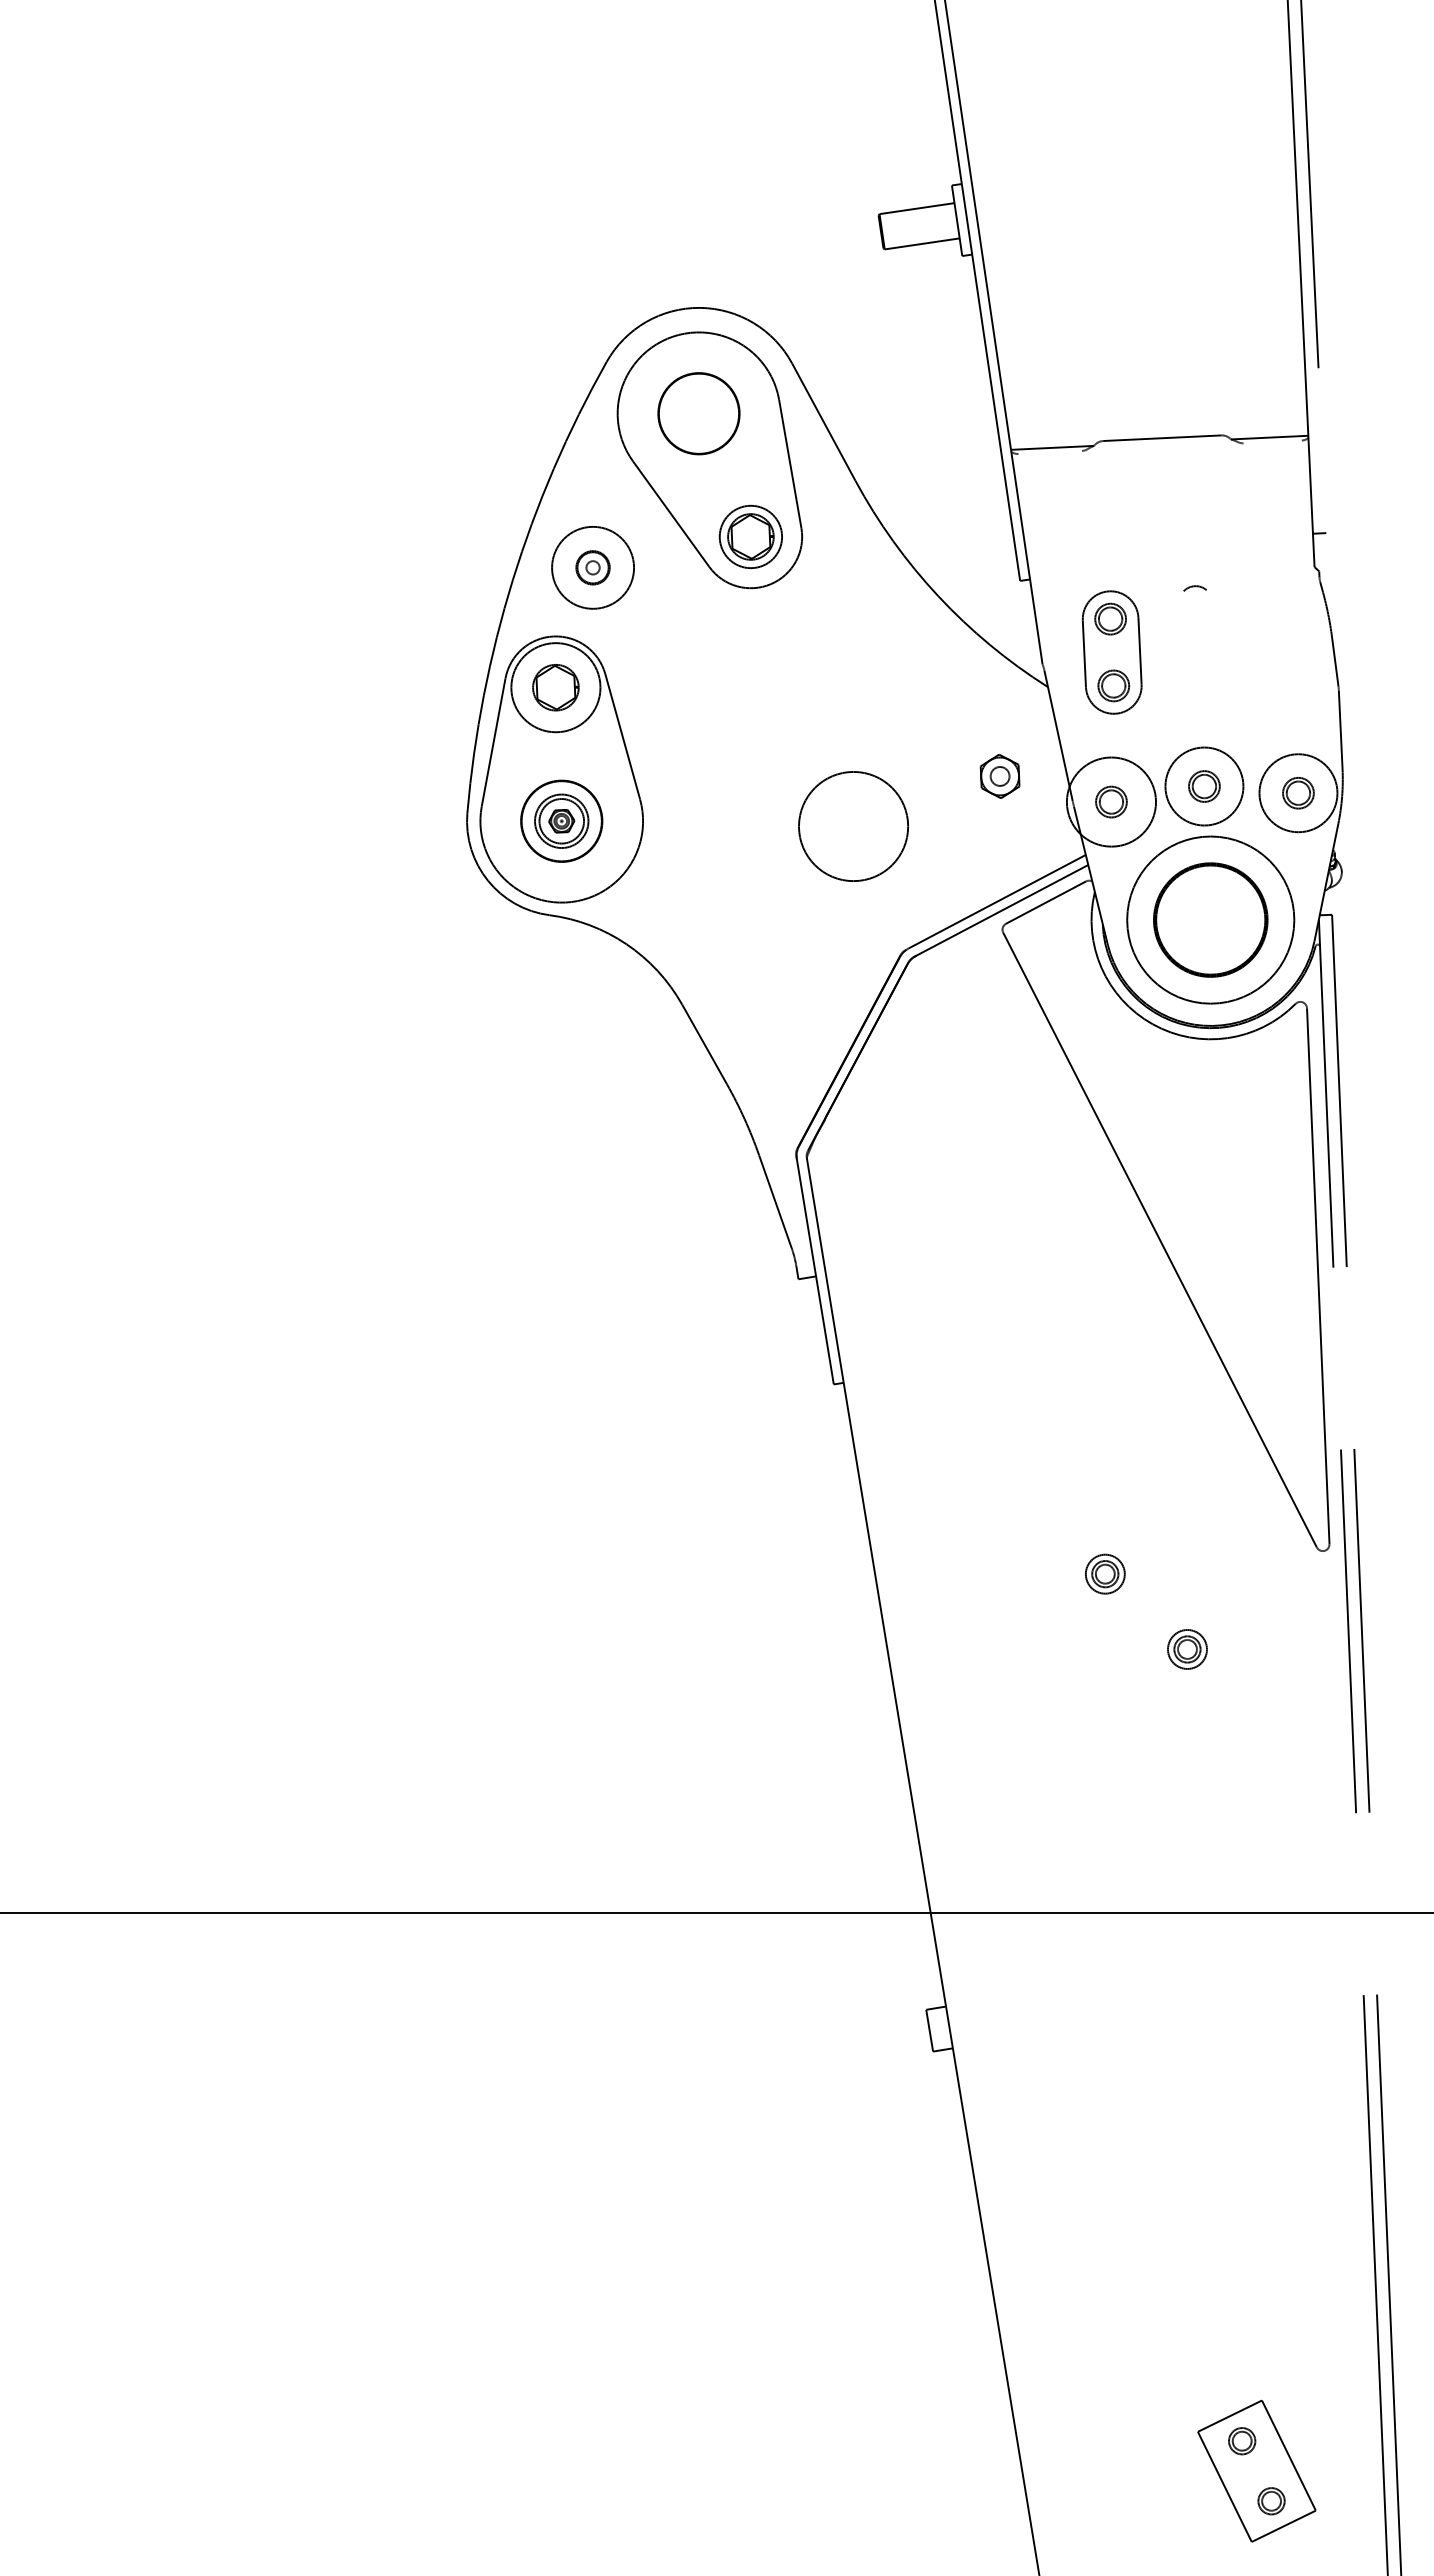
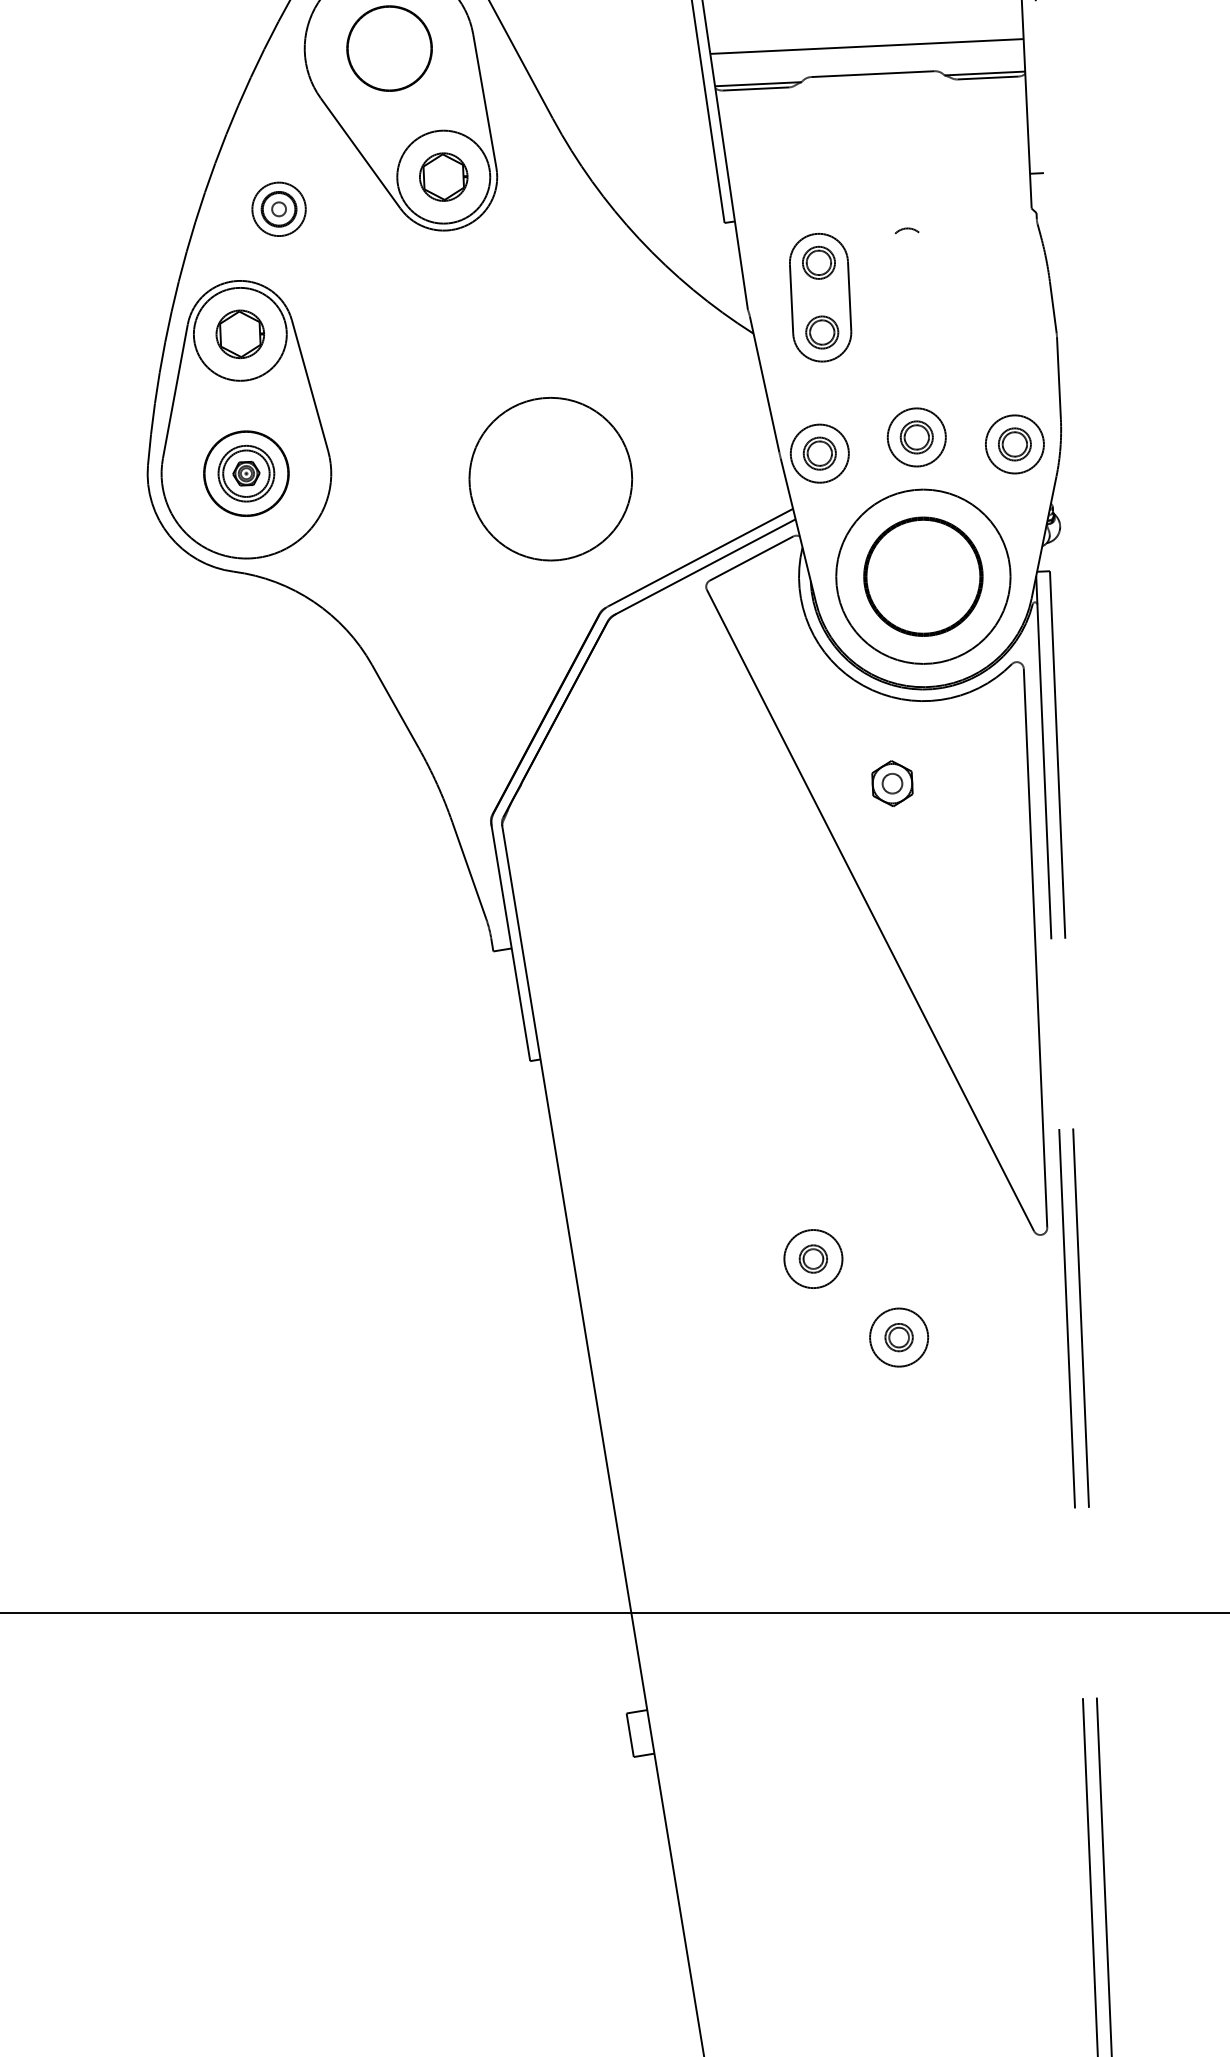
line: (1156, 411) -> (866, 46), added
line: (1272, 441) -> (987, 77), added
line: (1049, 451) -> (755, 87), added
circle: (750, 536) -> (443, 176), size x1.43
circle: (592, 567) -> (278, 208), size x0.62
part: (999, 776) -> (891, 783), moved
circle: (1204, 786) -> (916, 437), size x0.71
circle: (1298, 793) -> (1014, 444), size x0.71
circle: (1111, 801) -> (819, 453), size x0.62
circle: (853, 826) -> (550, 479), size x1.43
circle: (1105, 1574) -> (813, 1259), size x1.43
circle: (1187, 1649) -> (899, 1337), size x1.43

